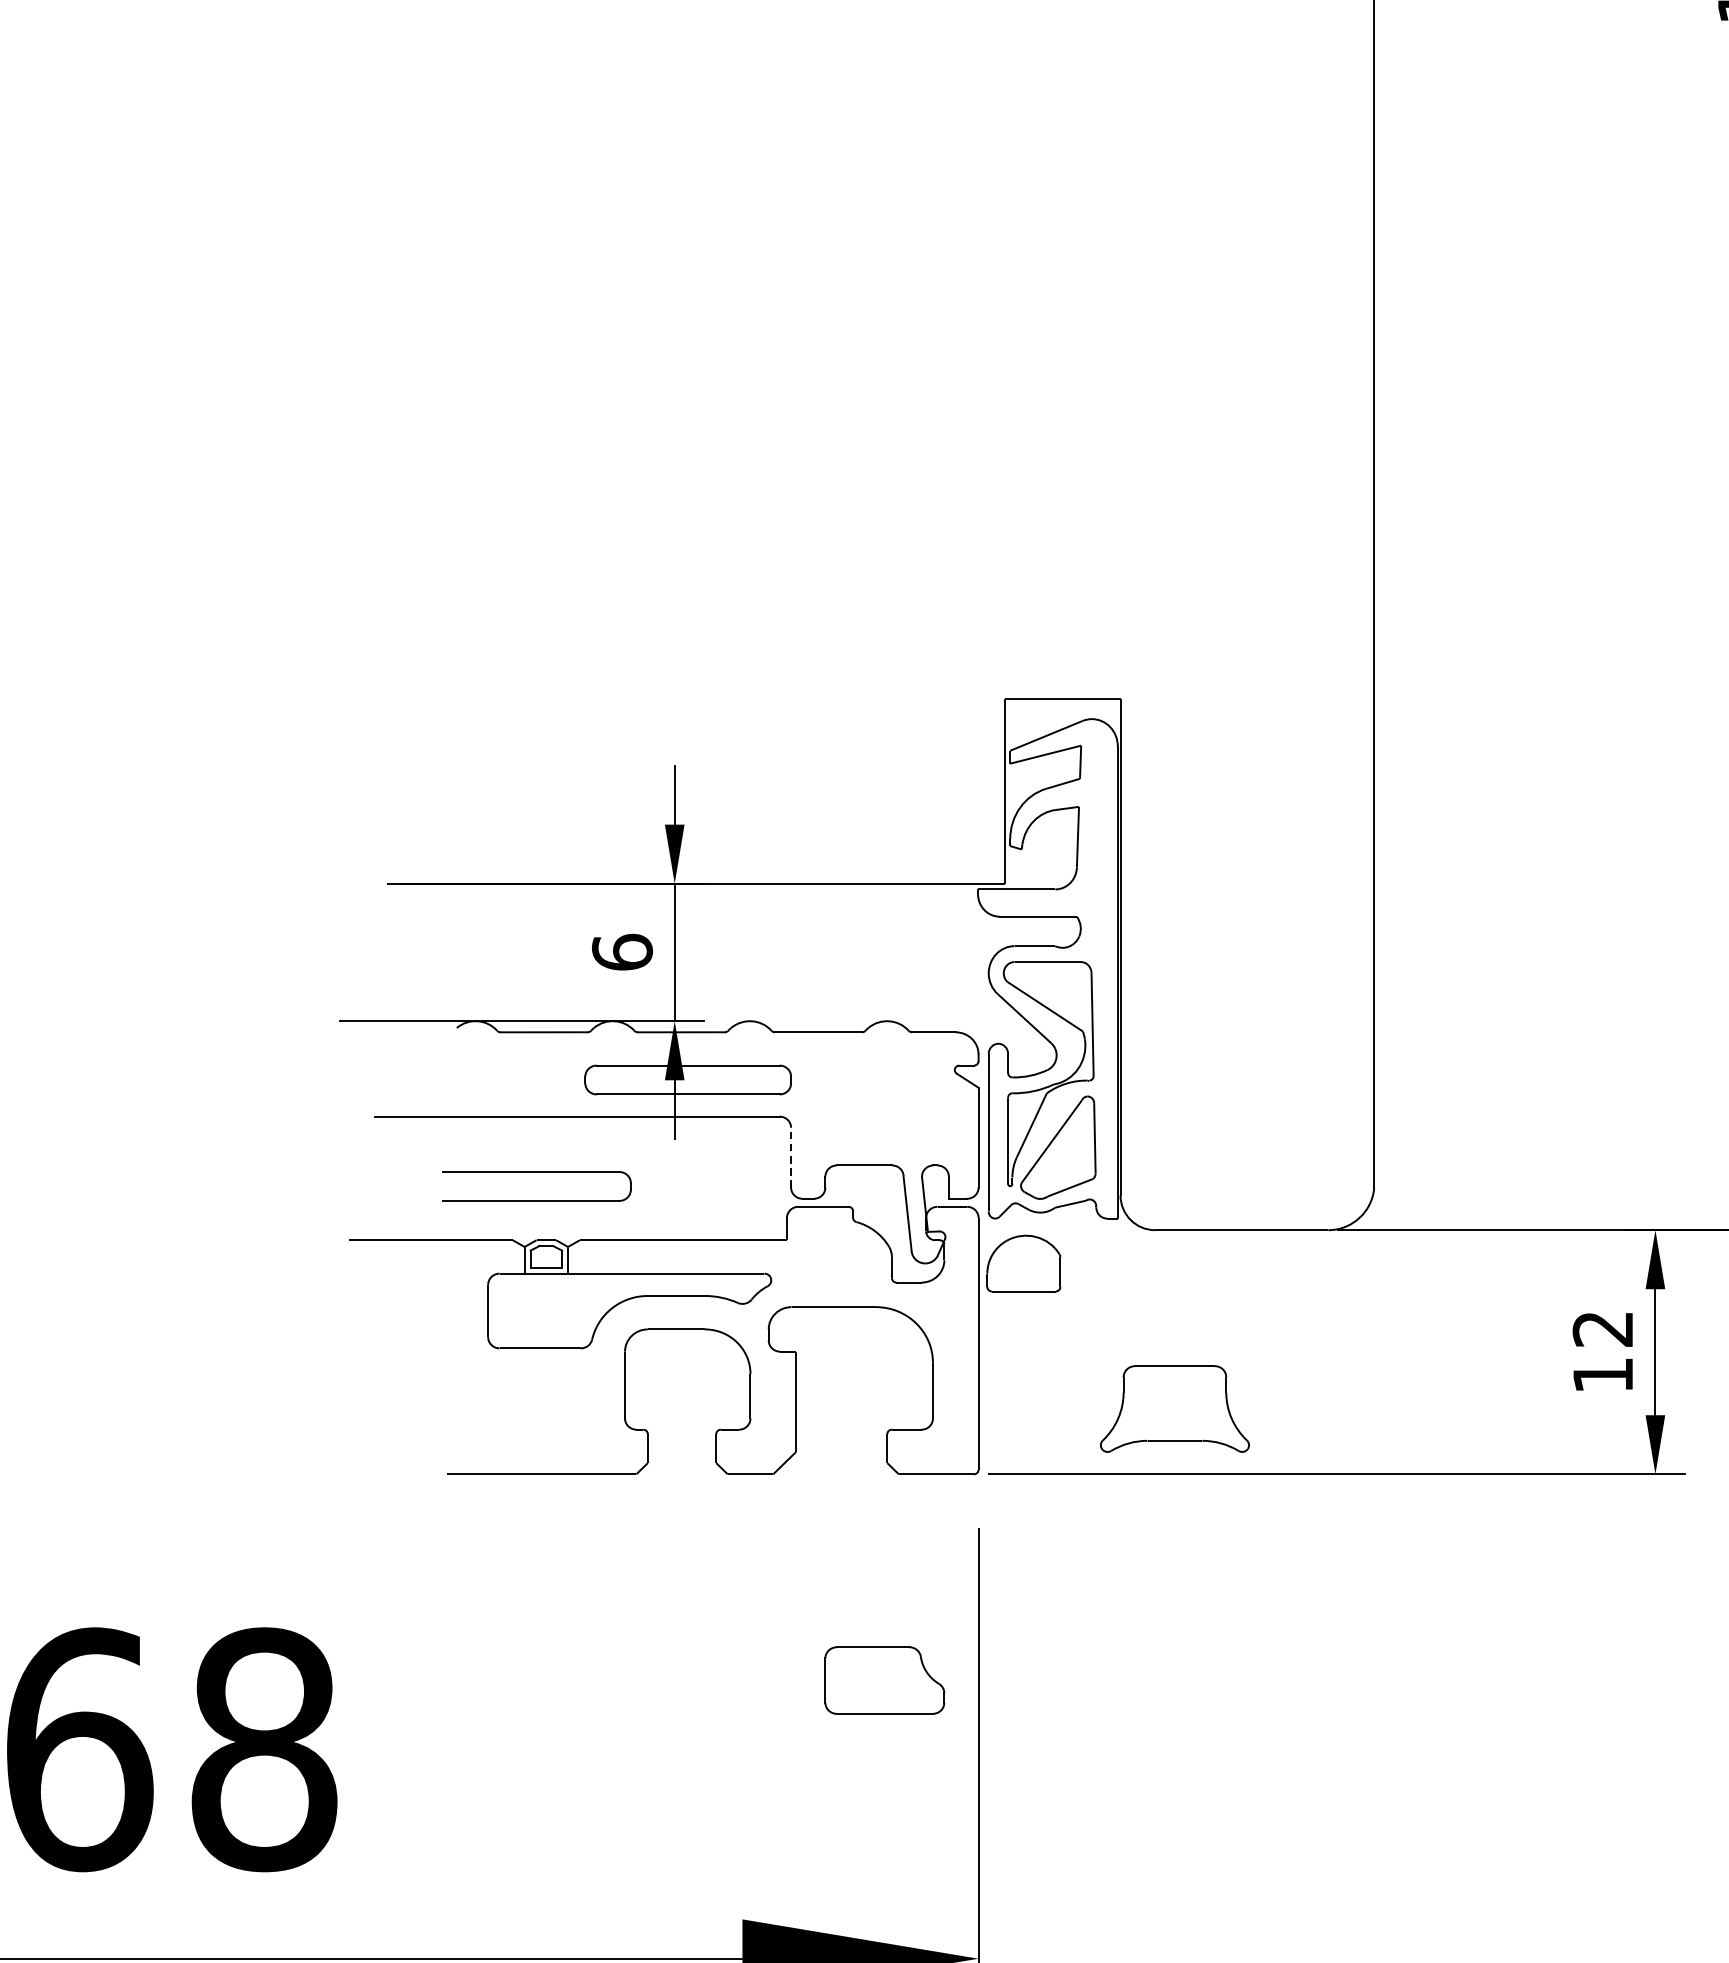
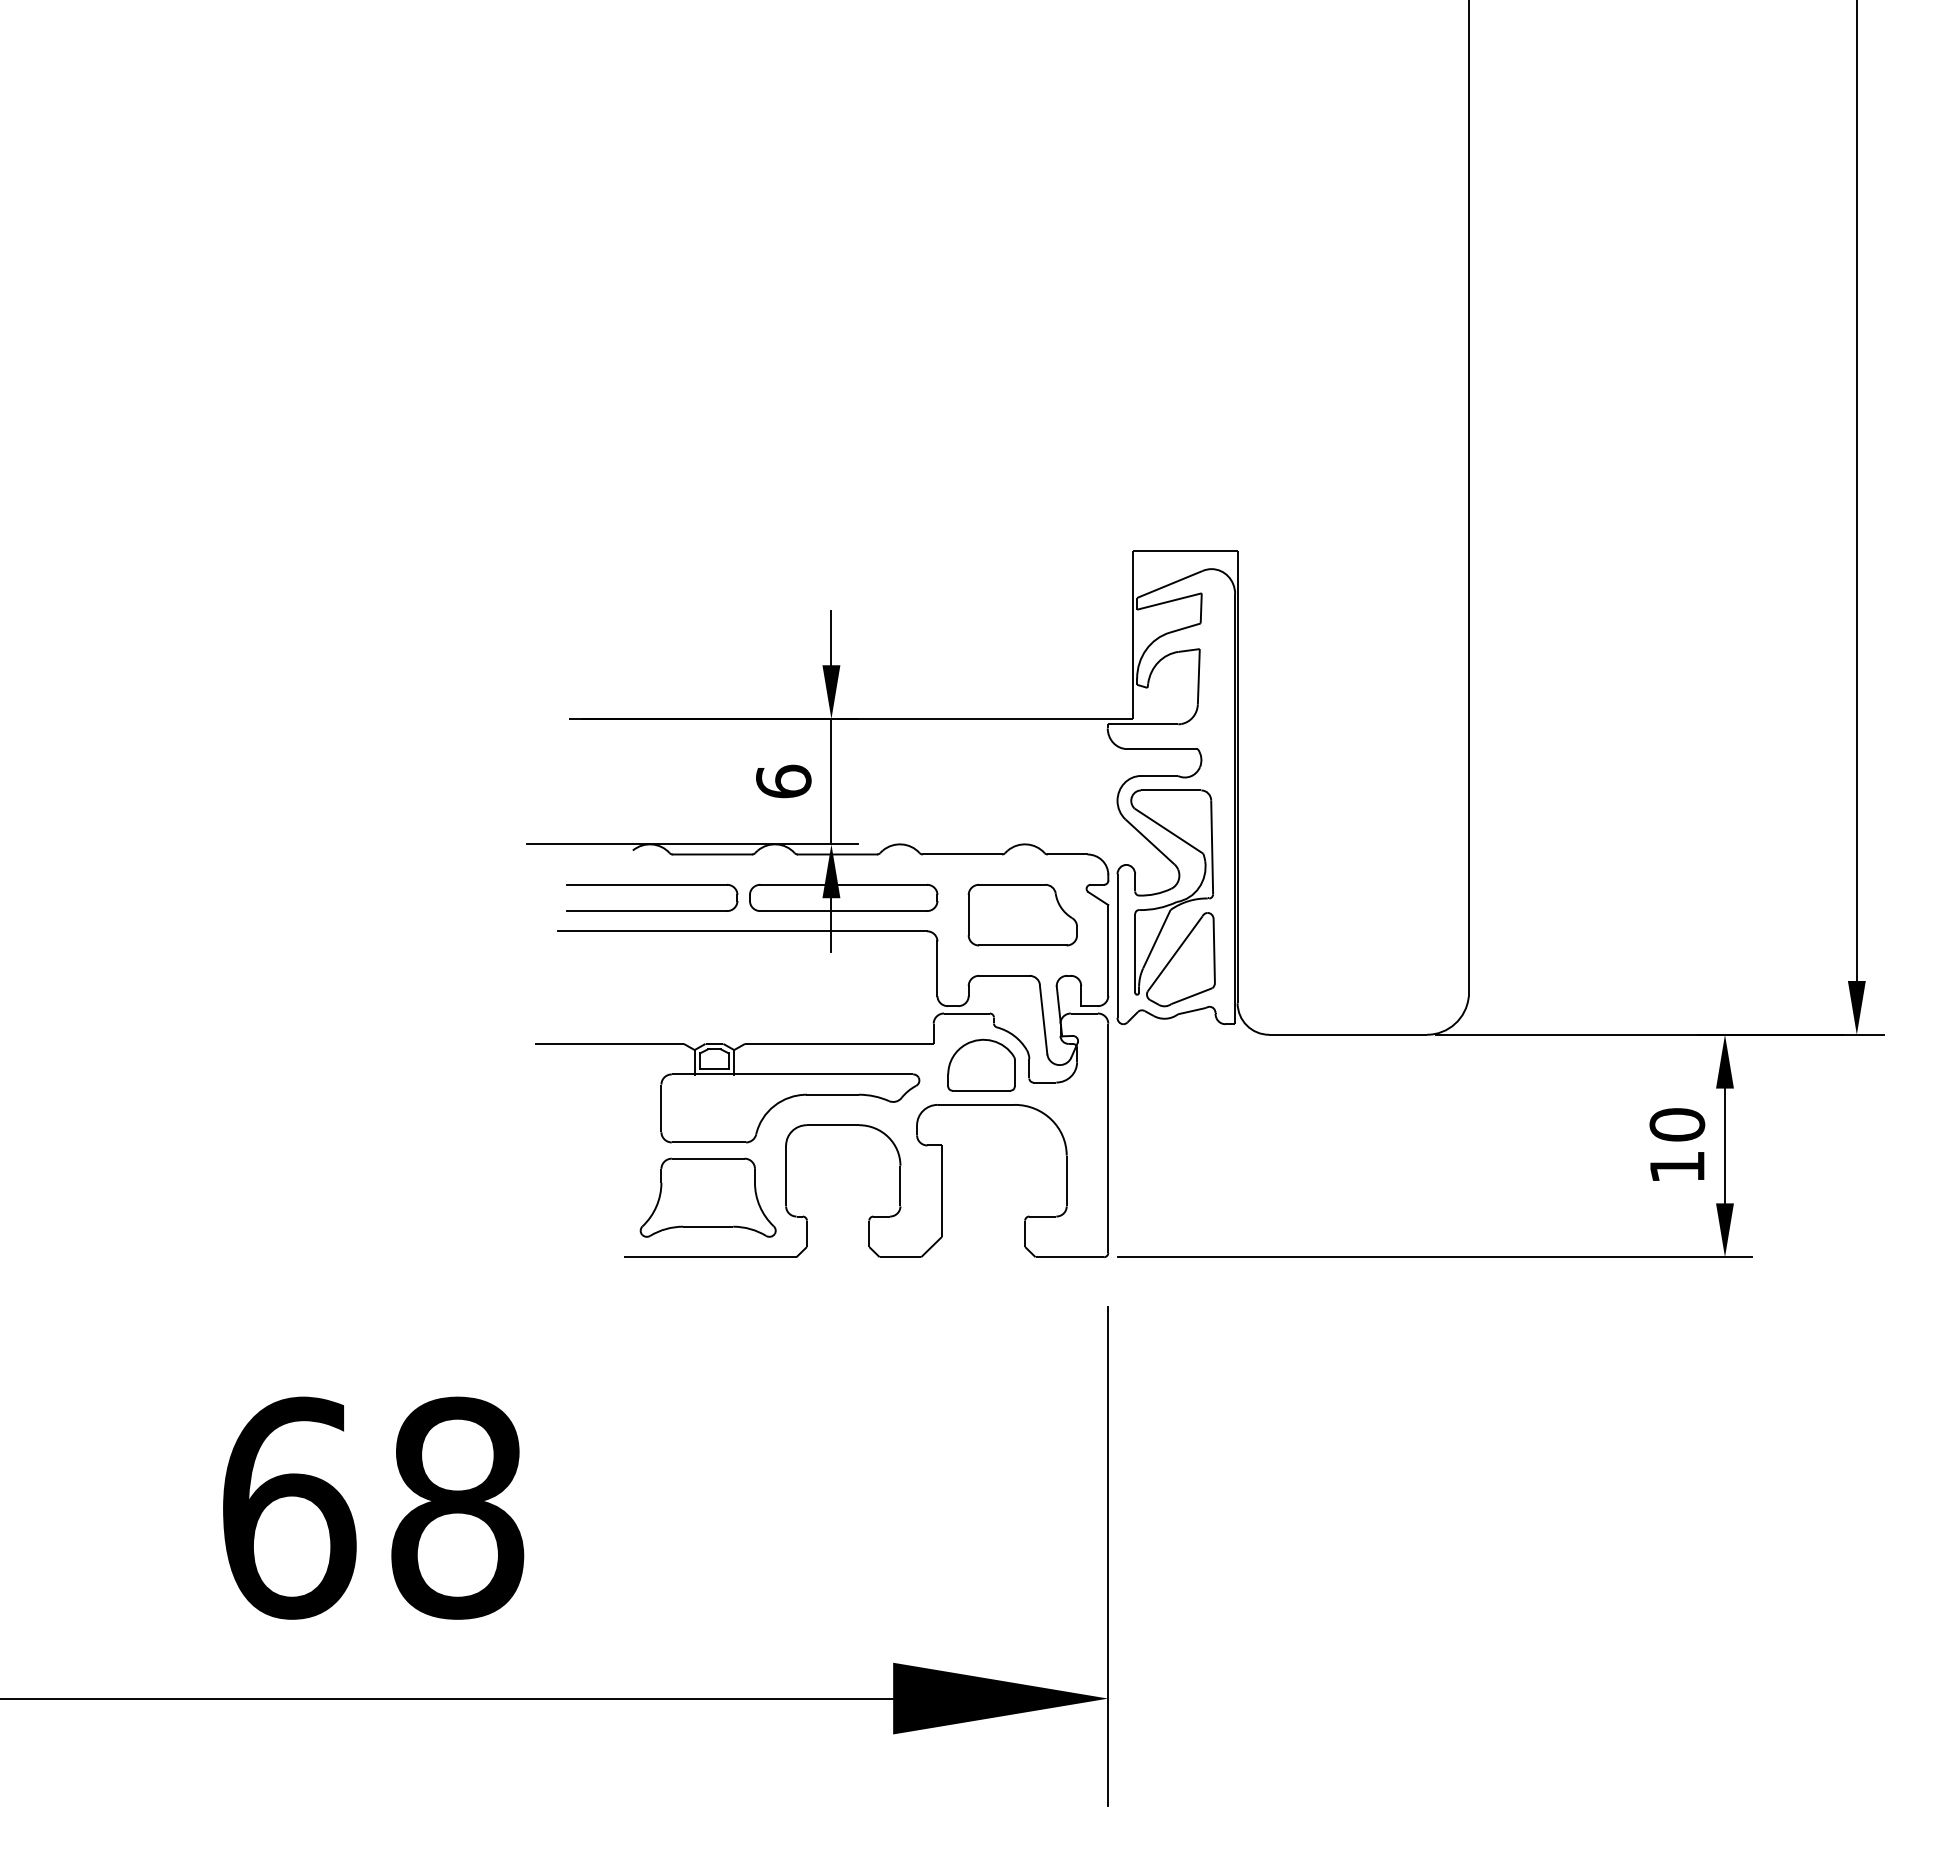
line: (791, 1157) -> (937, 968), dashed -> solid
part: (537, 1172) -> (652, 885), moved
part: (1023, 1262) -> (981, 1064), moved
text: (1603, 1328) -> (1677, 1124), 12 -> 10
part: (1174, 1408) -> (707, 1197), moved
part: (884, 1679) -> (1022, 914), moved

